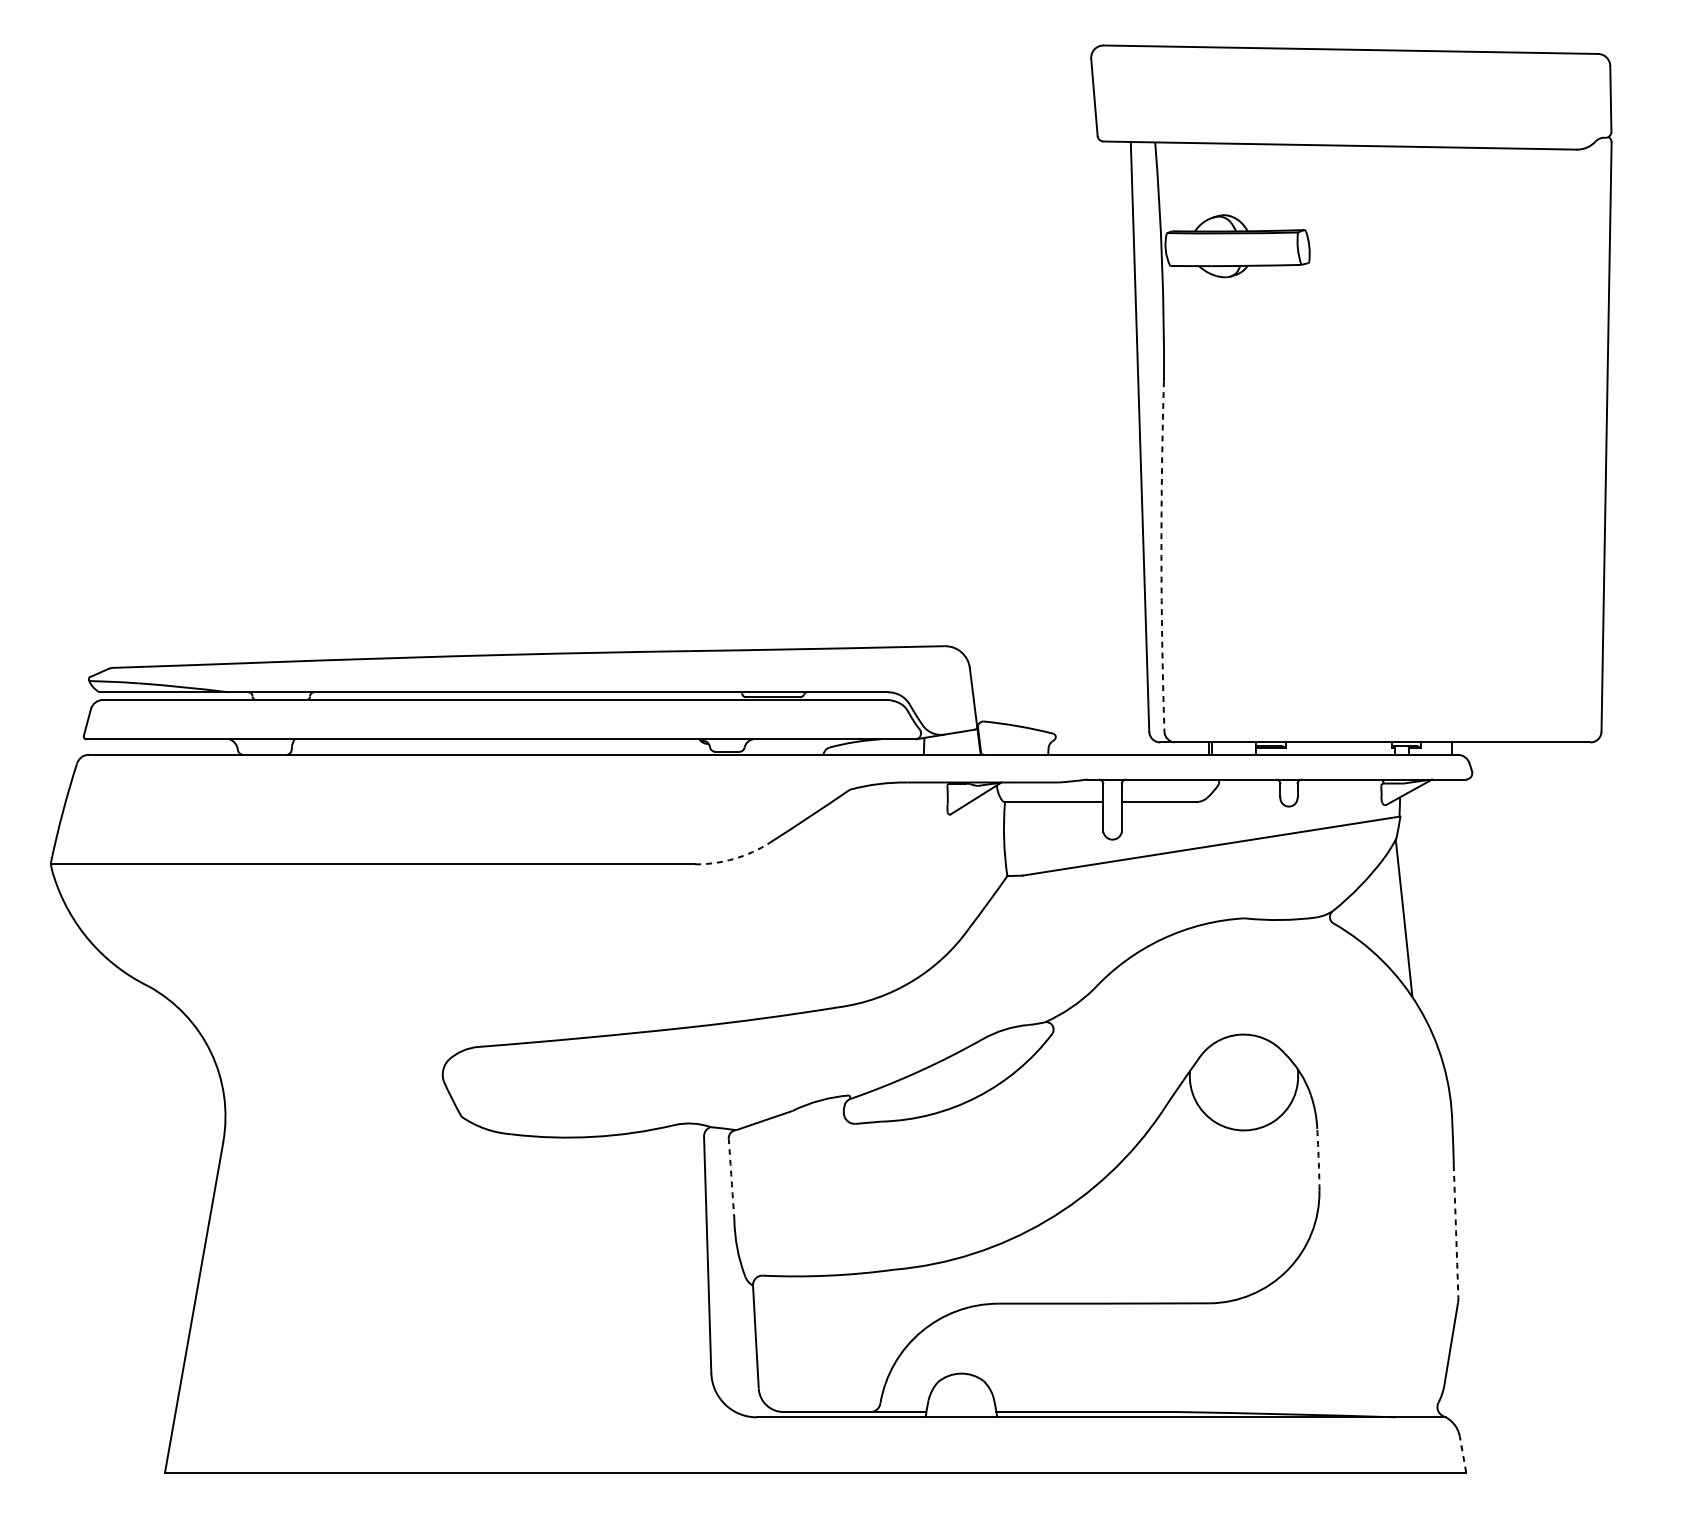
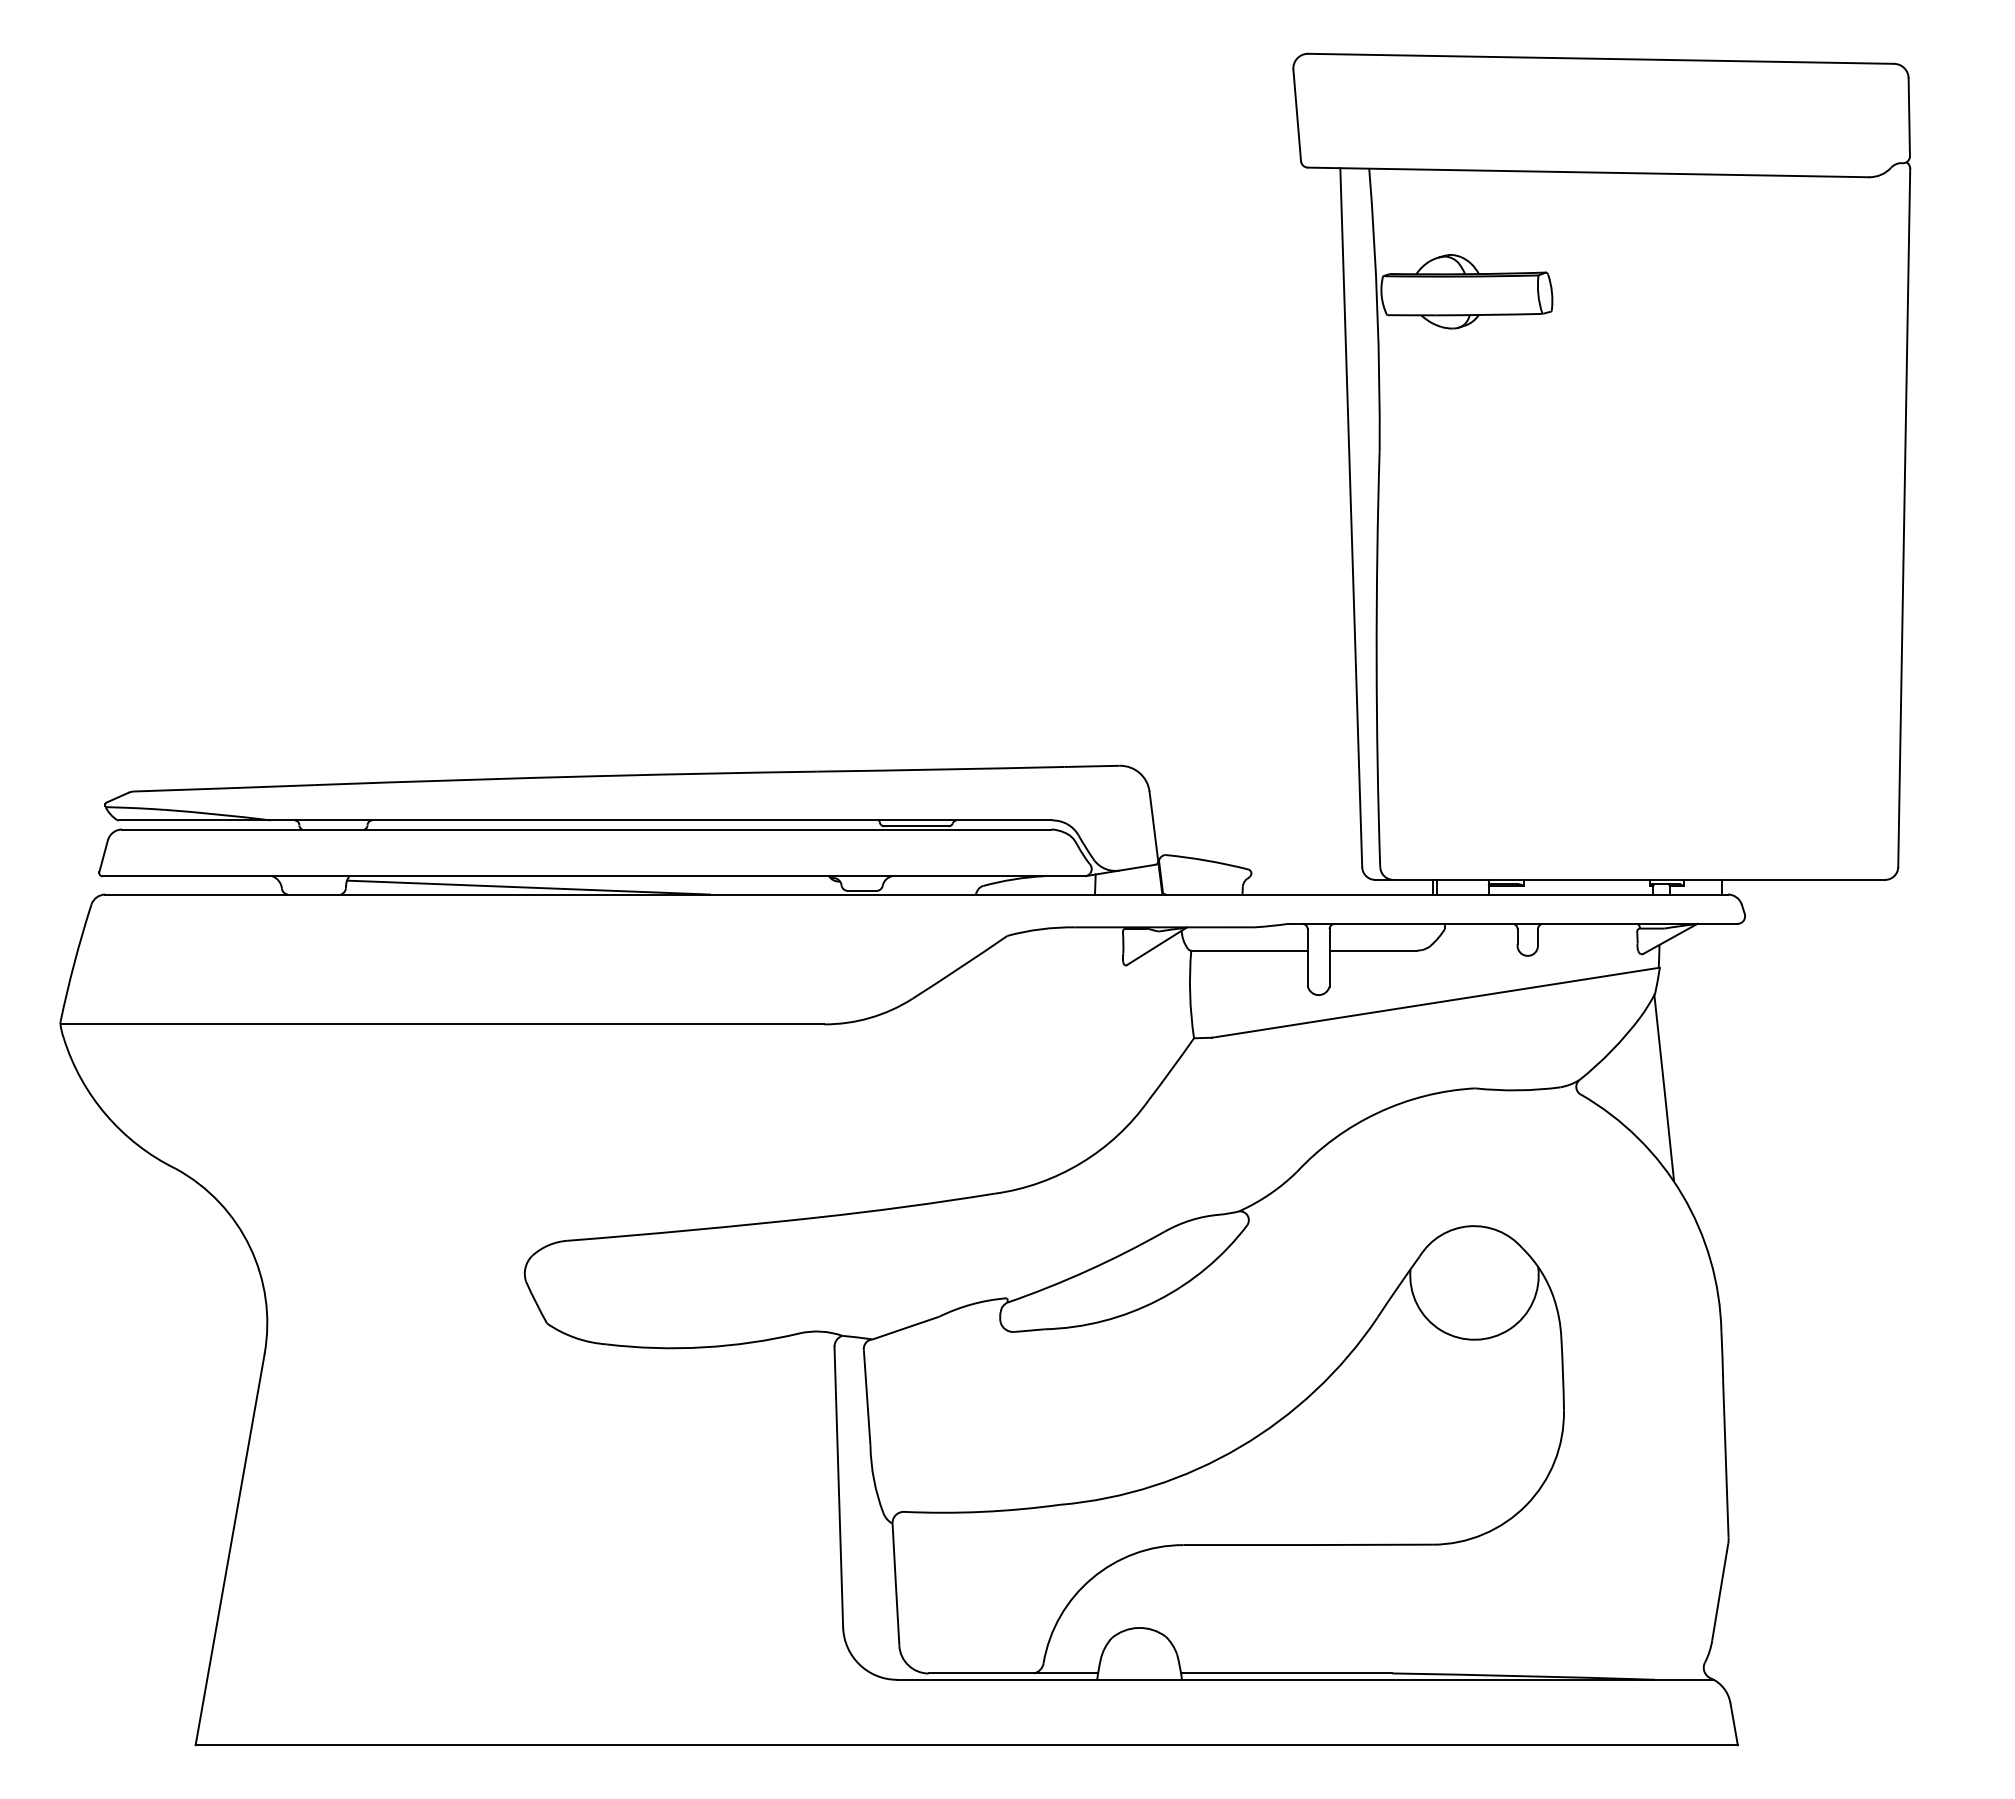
arc: (1161, 556) -> (1376, 659), dashed -> solid
line: (445, 748) -> (528, 887), added
arc: (734, 858) -> (870, 1017), dashed -> solid
arc: (1319, 1159) -> (1563, 1374), dashed -> solid
arc: (731, 1180) -> (867, 1398), dashed -> solid
arc: (1455, 1231) -> (1725, 1459), dashed -> solid
line: (1463, 1455) -> (1734, 1724), dashed -> solid

